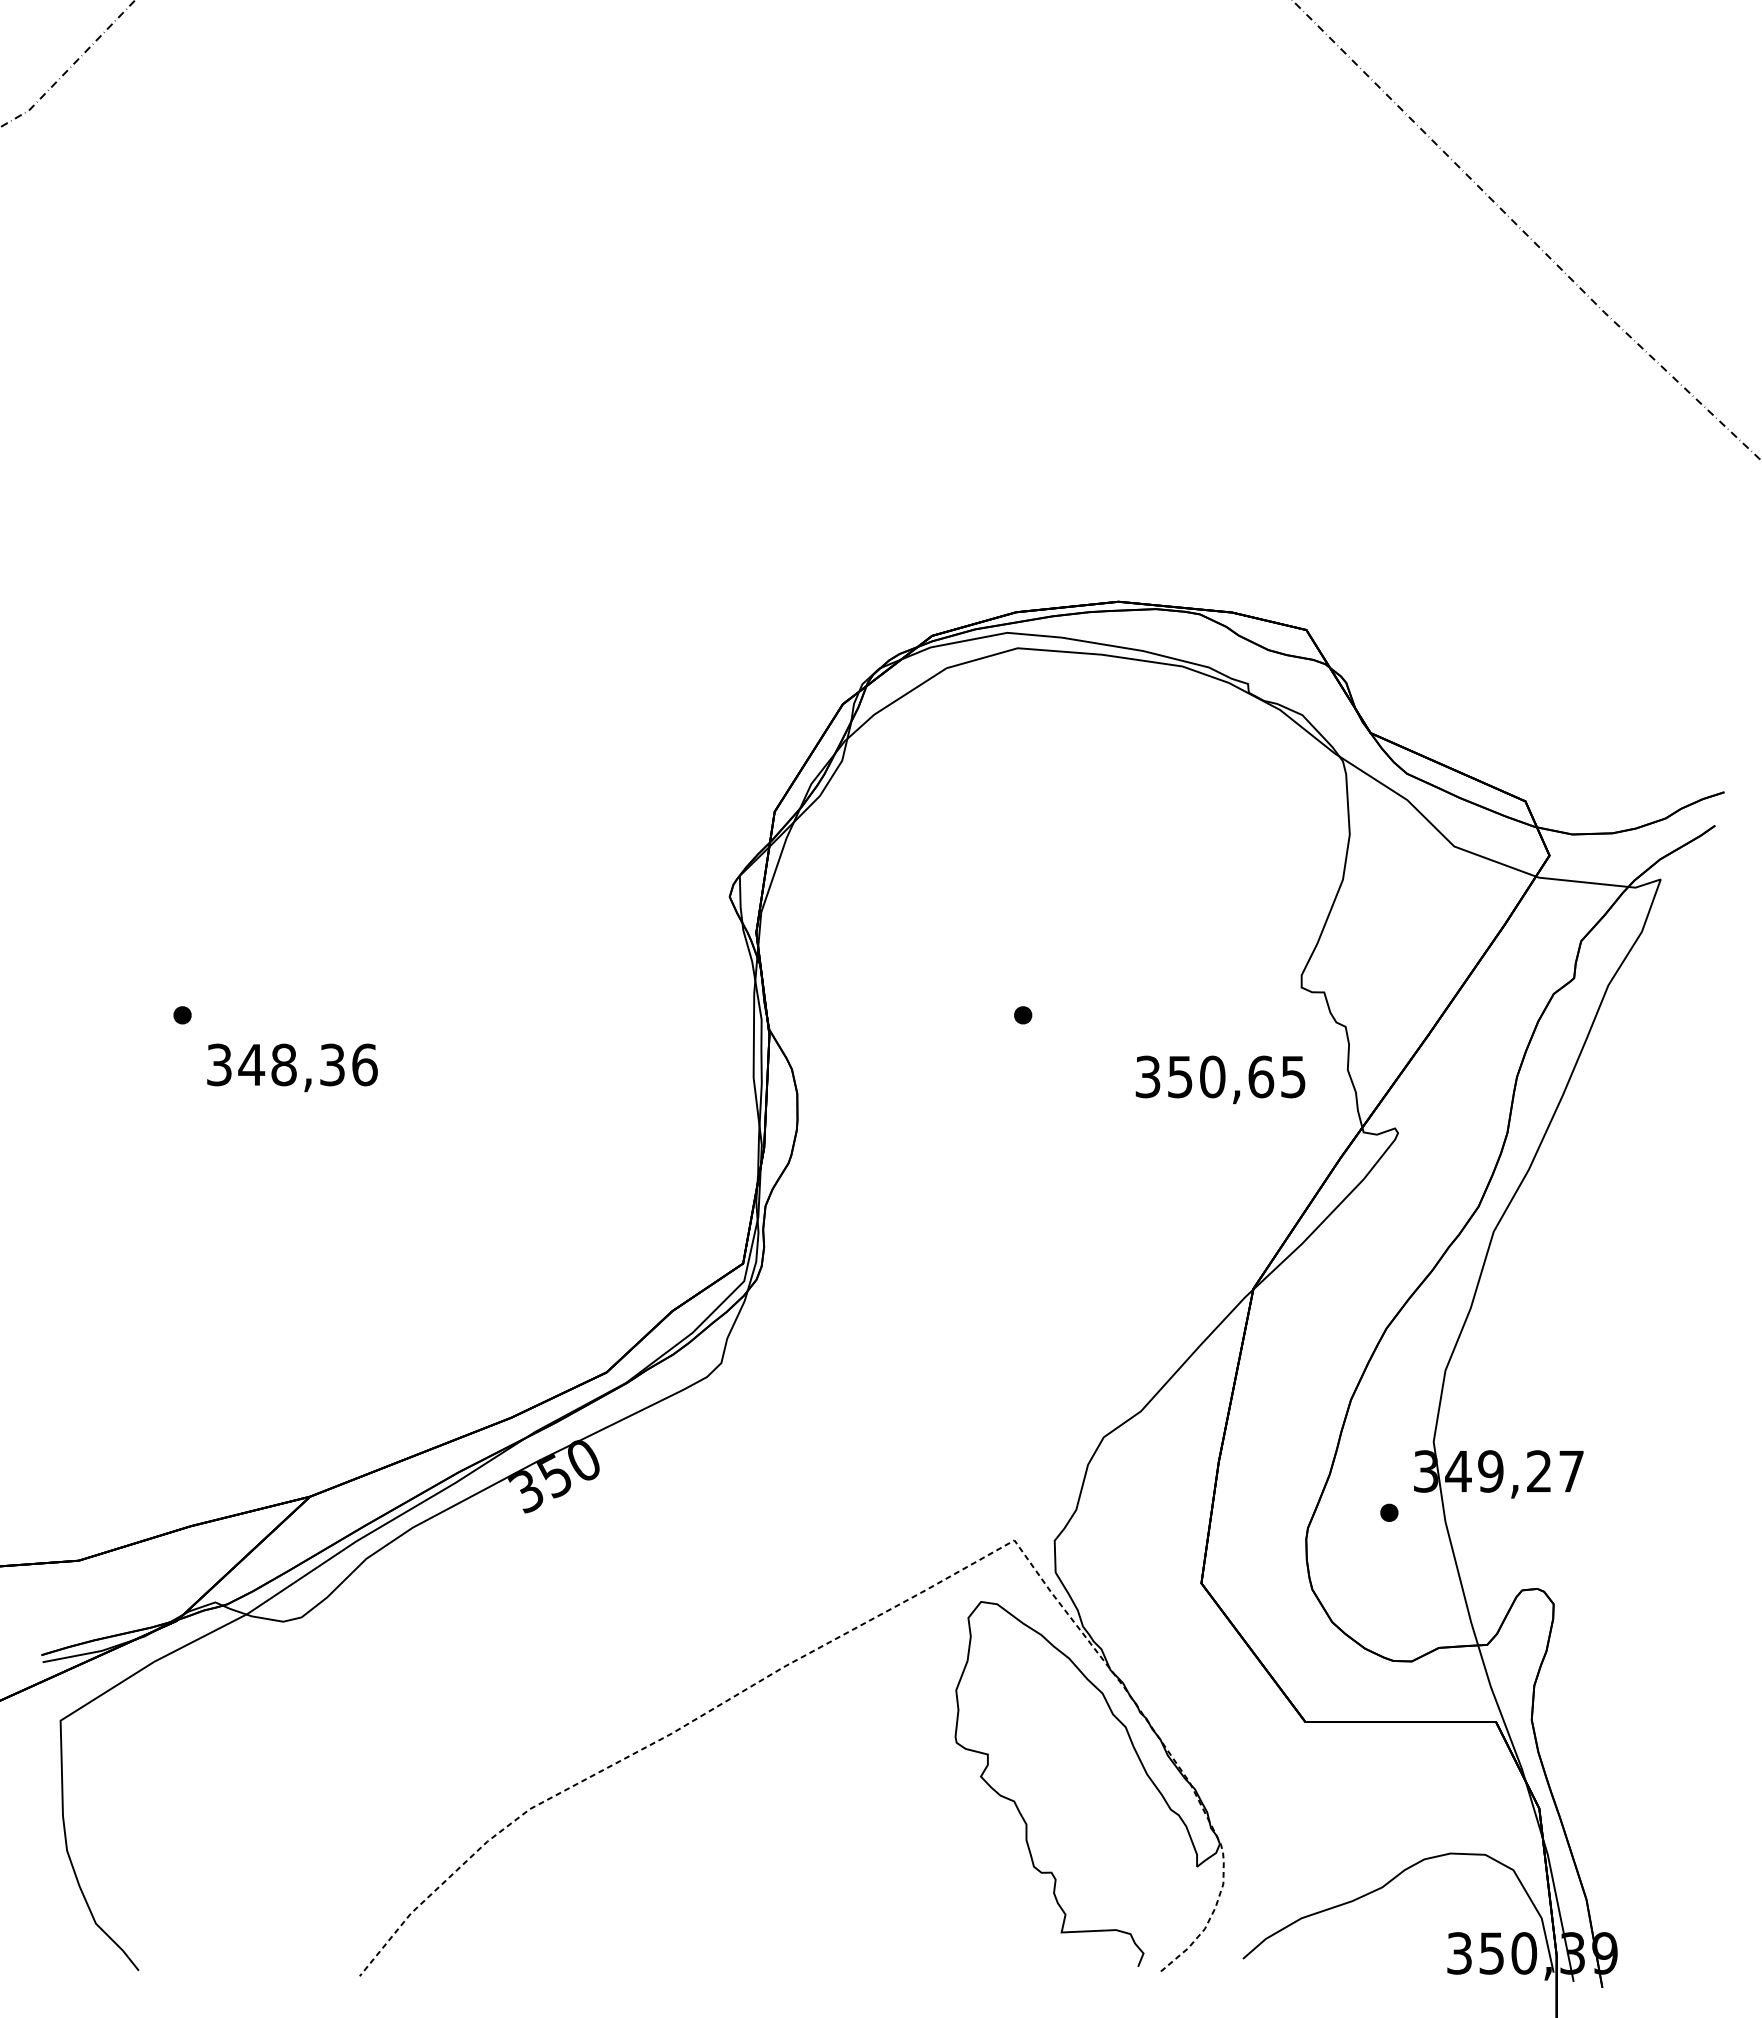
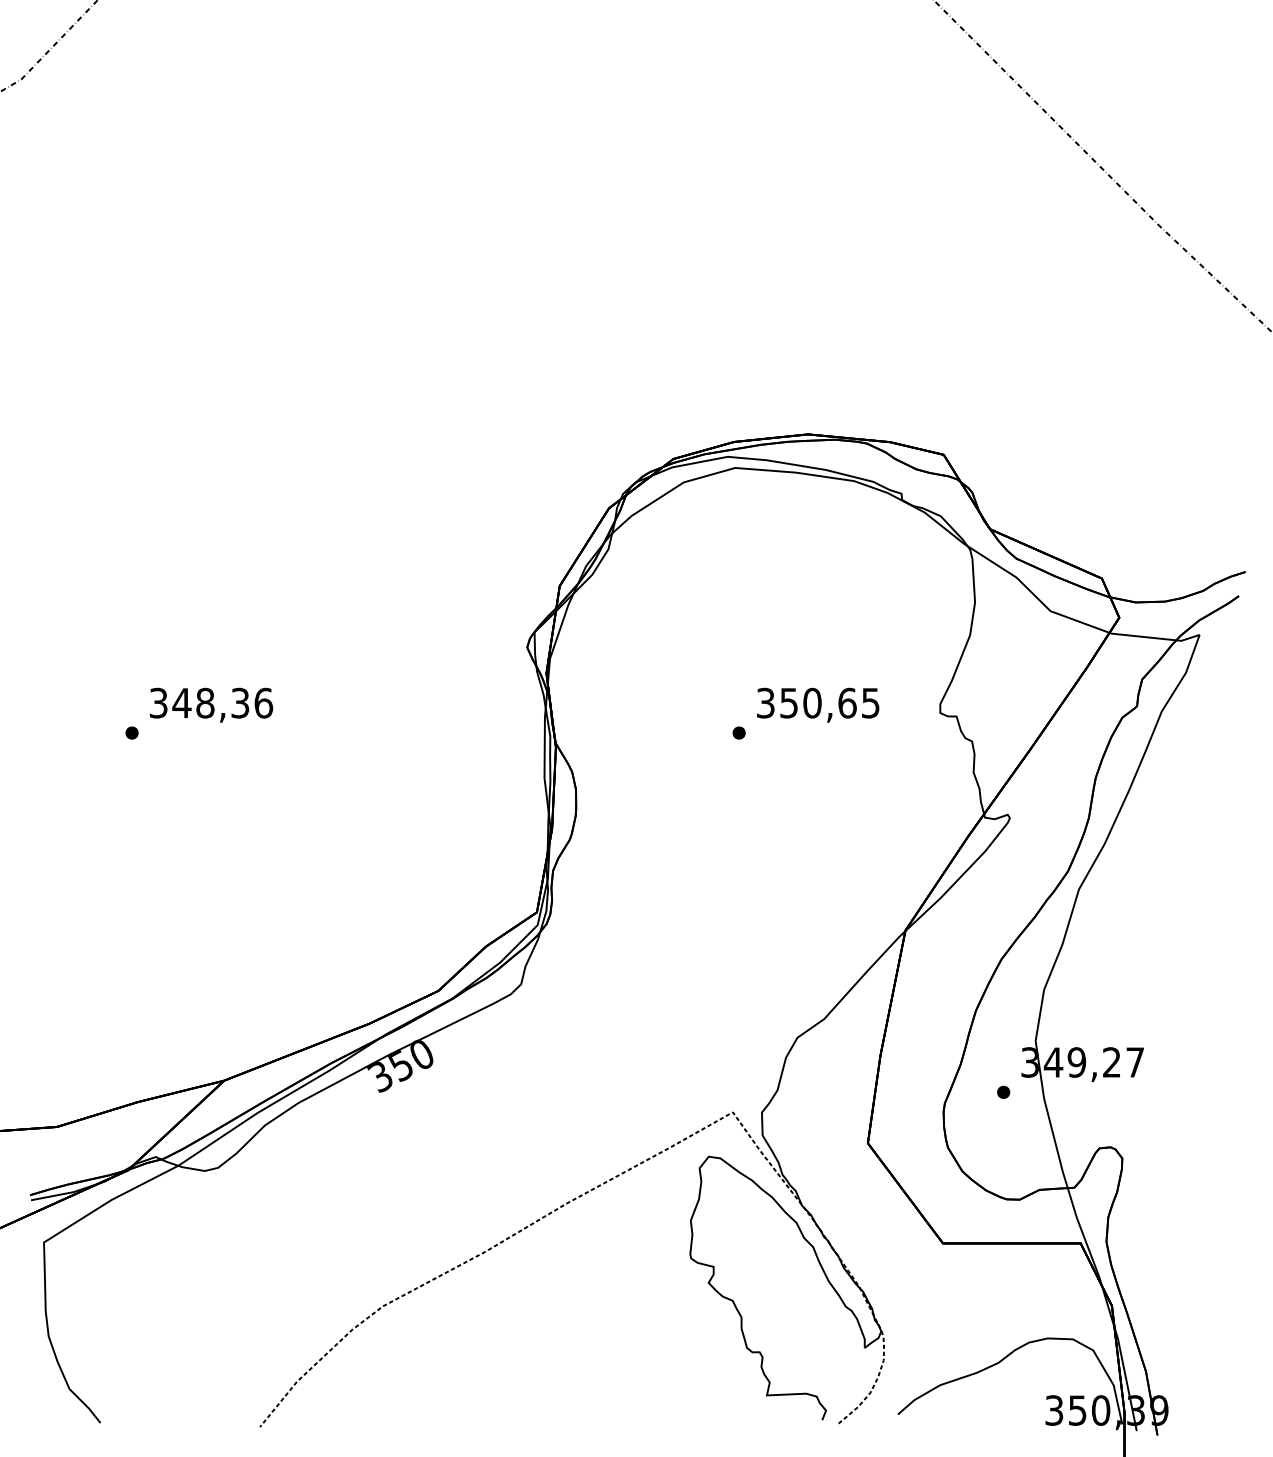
text: (292, 1067) -> (211, 705), moved
text: (1220, 1079) -> (818, 705), moved

